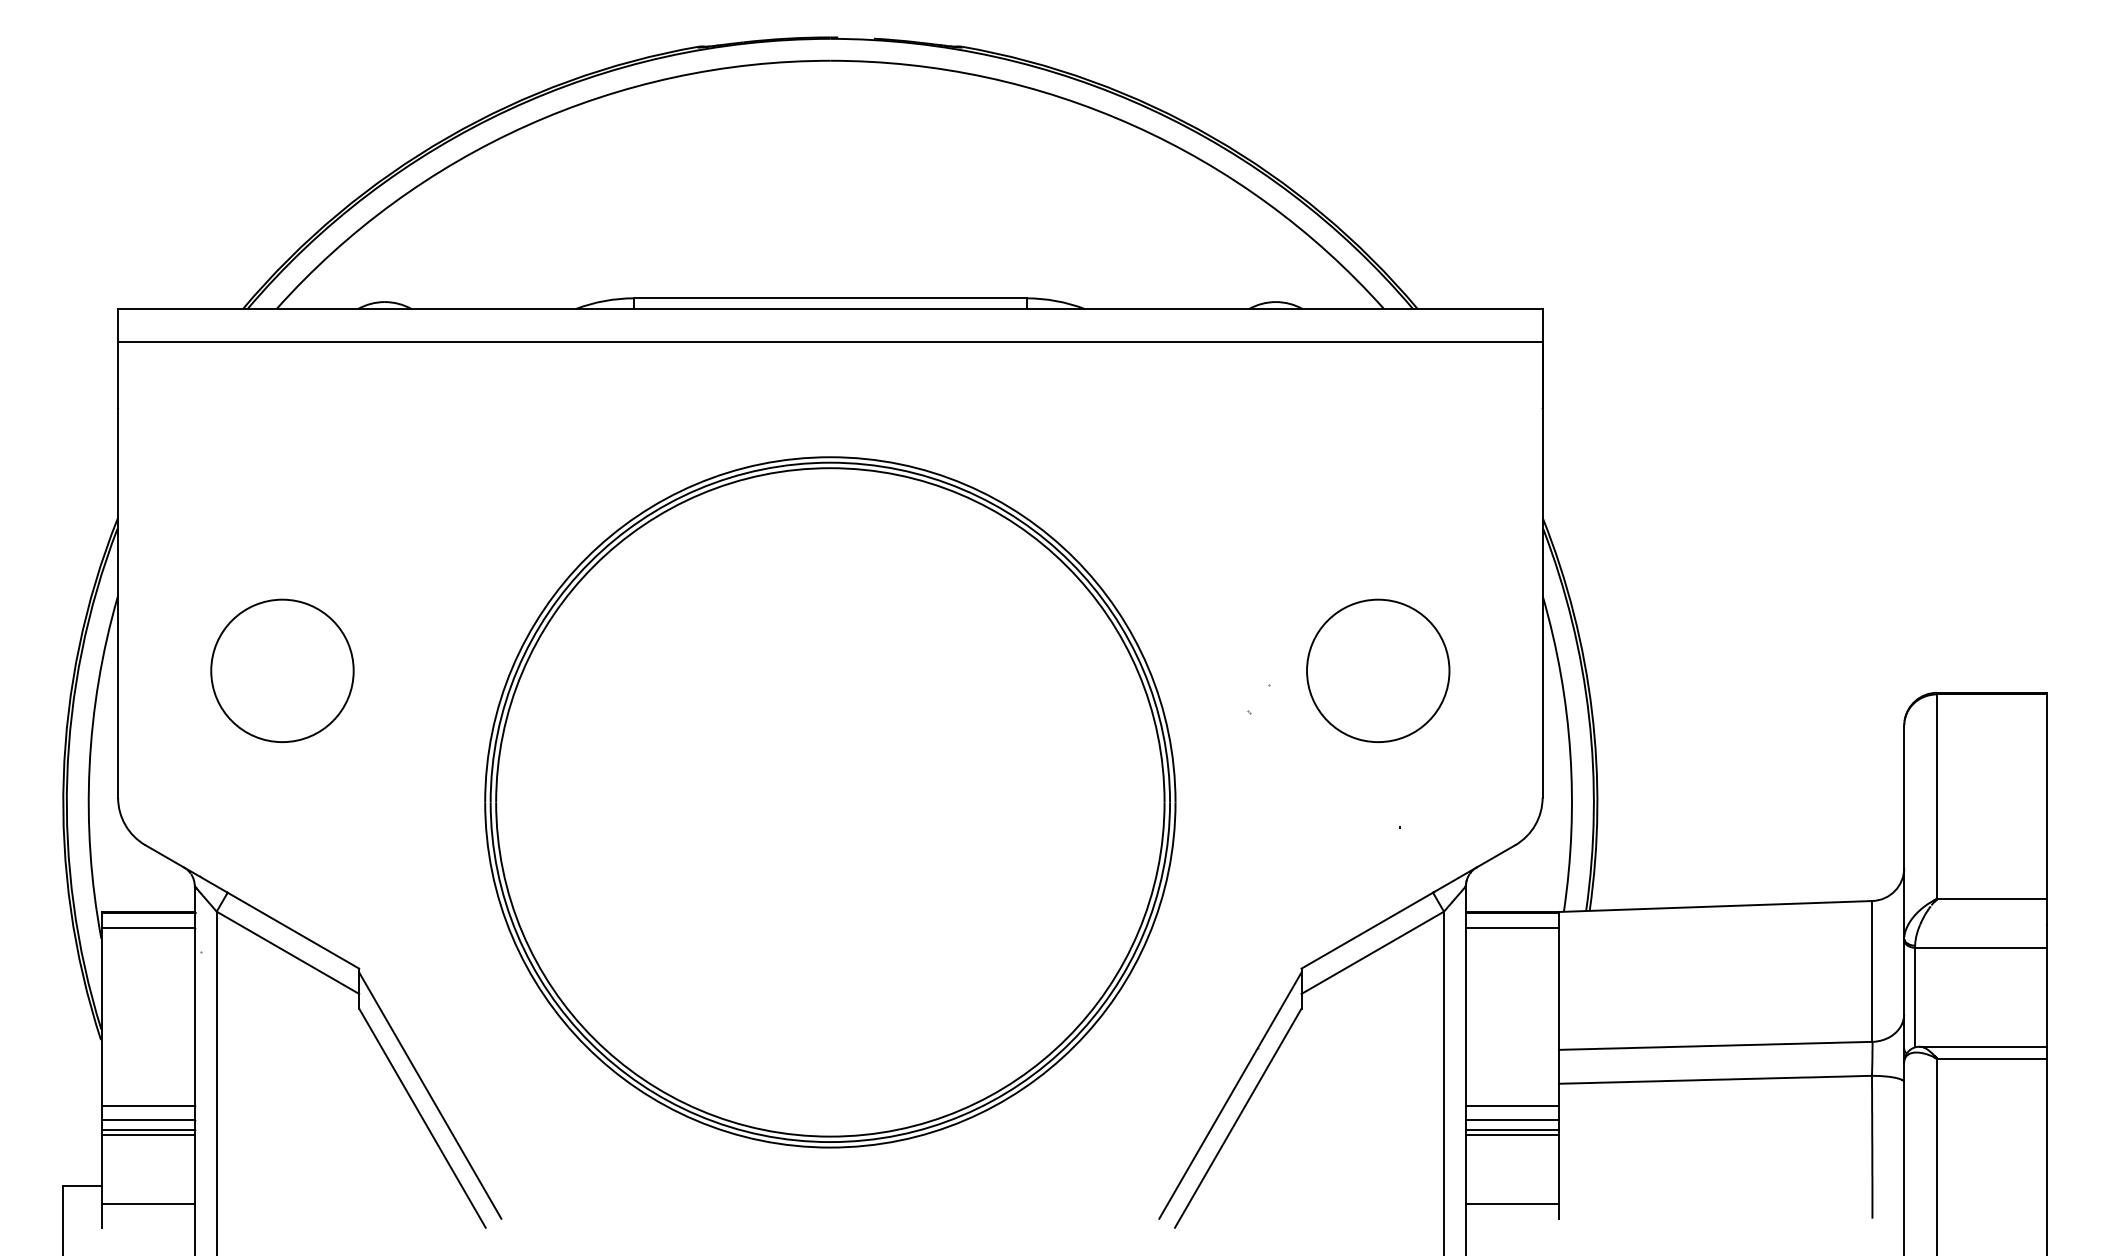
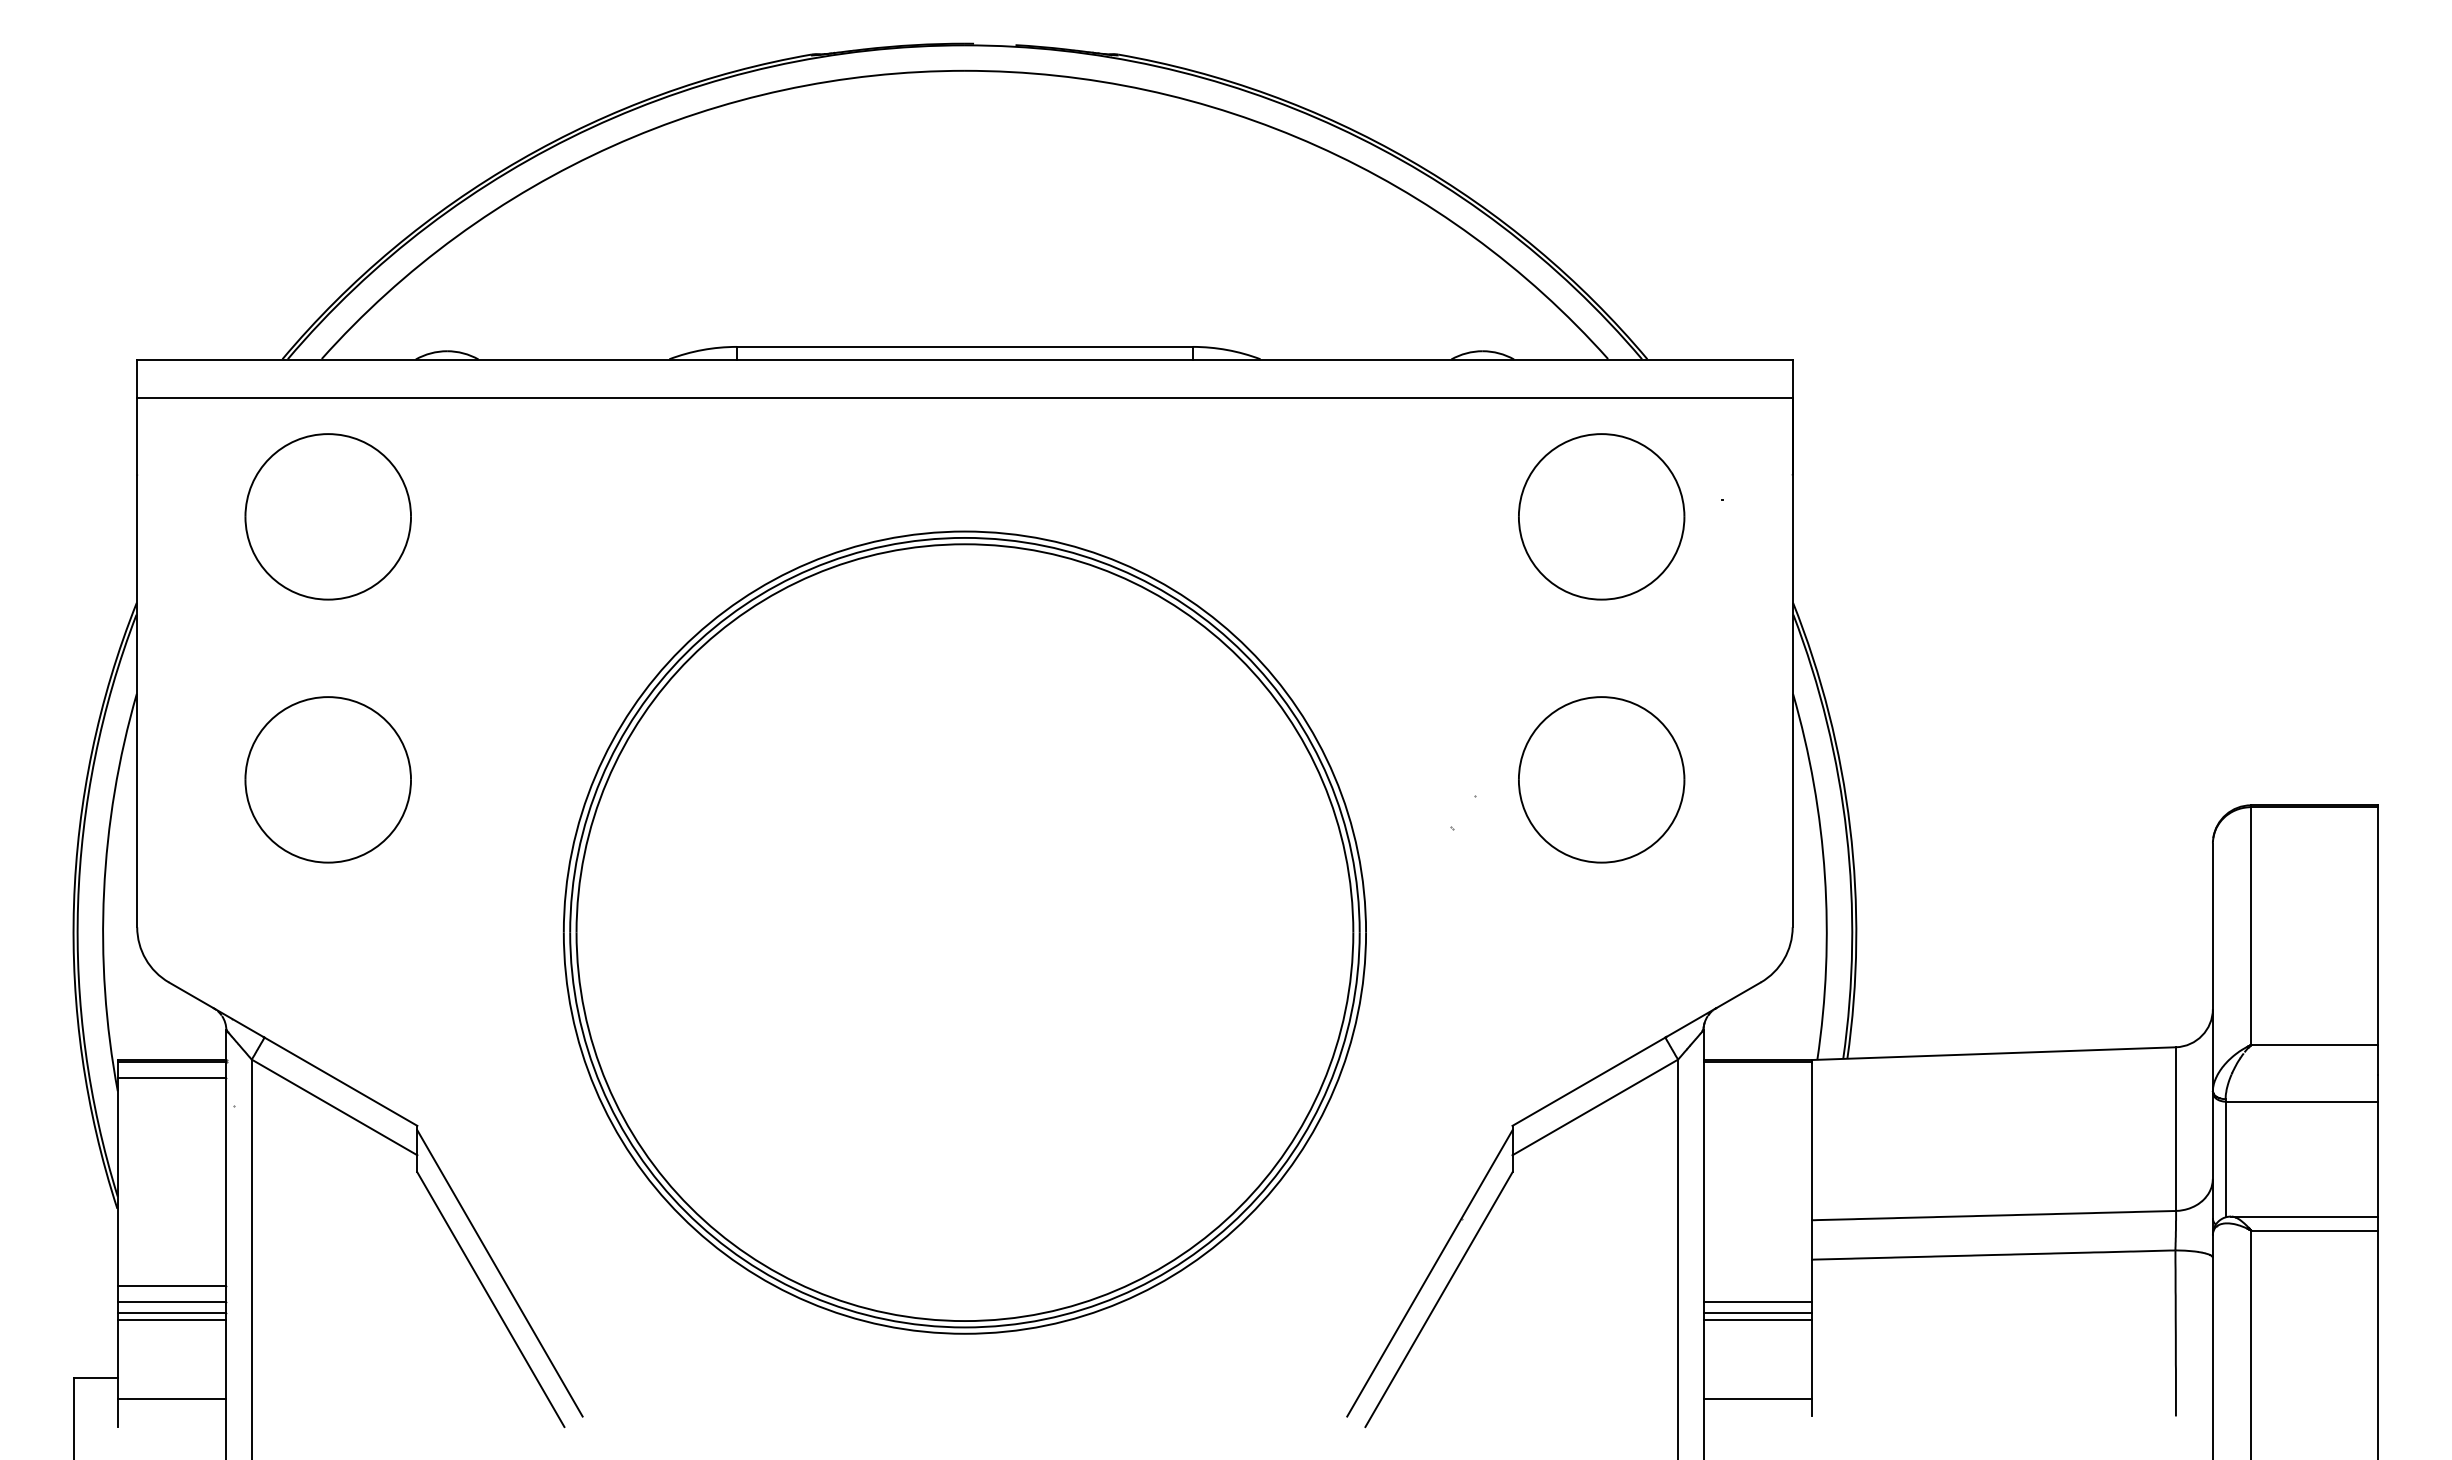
part: (281, 444) -> (327, 516), added
part: (1378, 444) -> (1601, 516), added
line: (1512, 927) -> (1757, 1078), removed
line: (1512, 1106) -> (1757, 1285), removed

